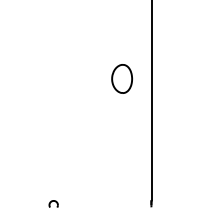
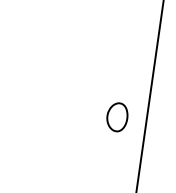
part: (121, 78) -> (116, 116), moved

